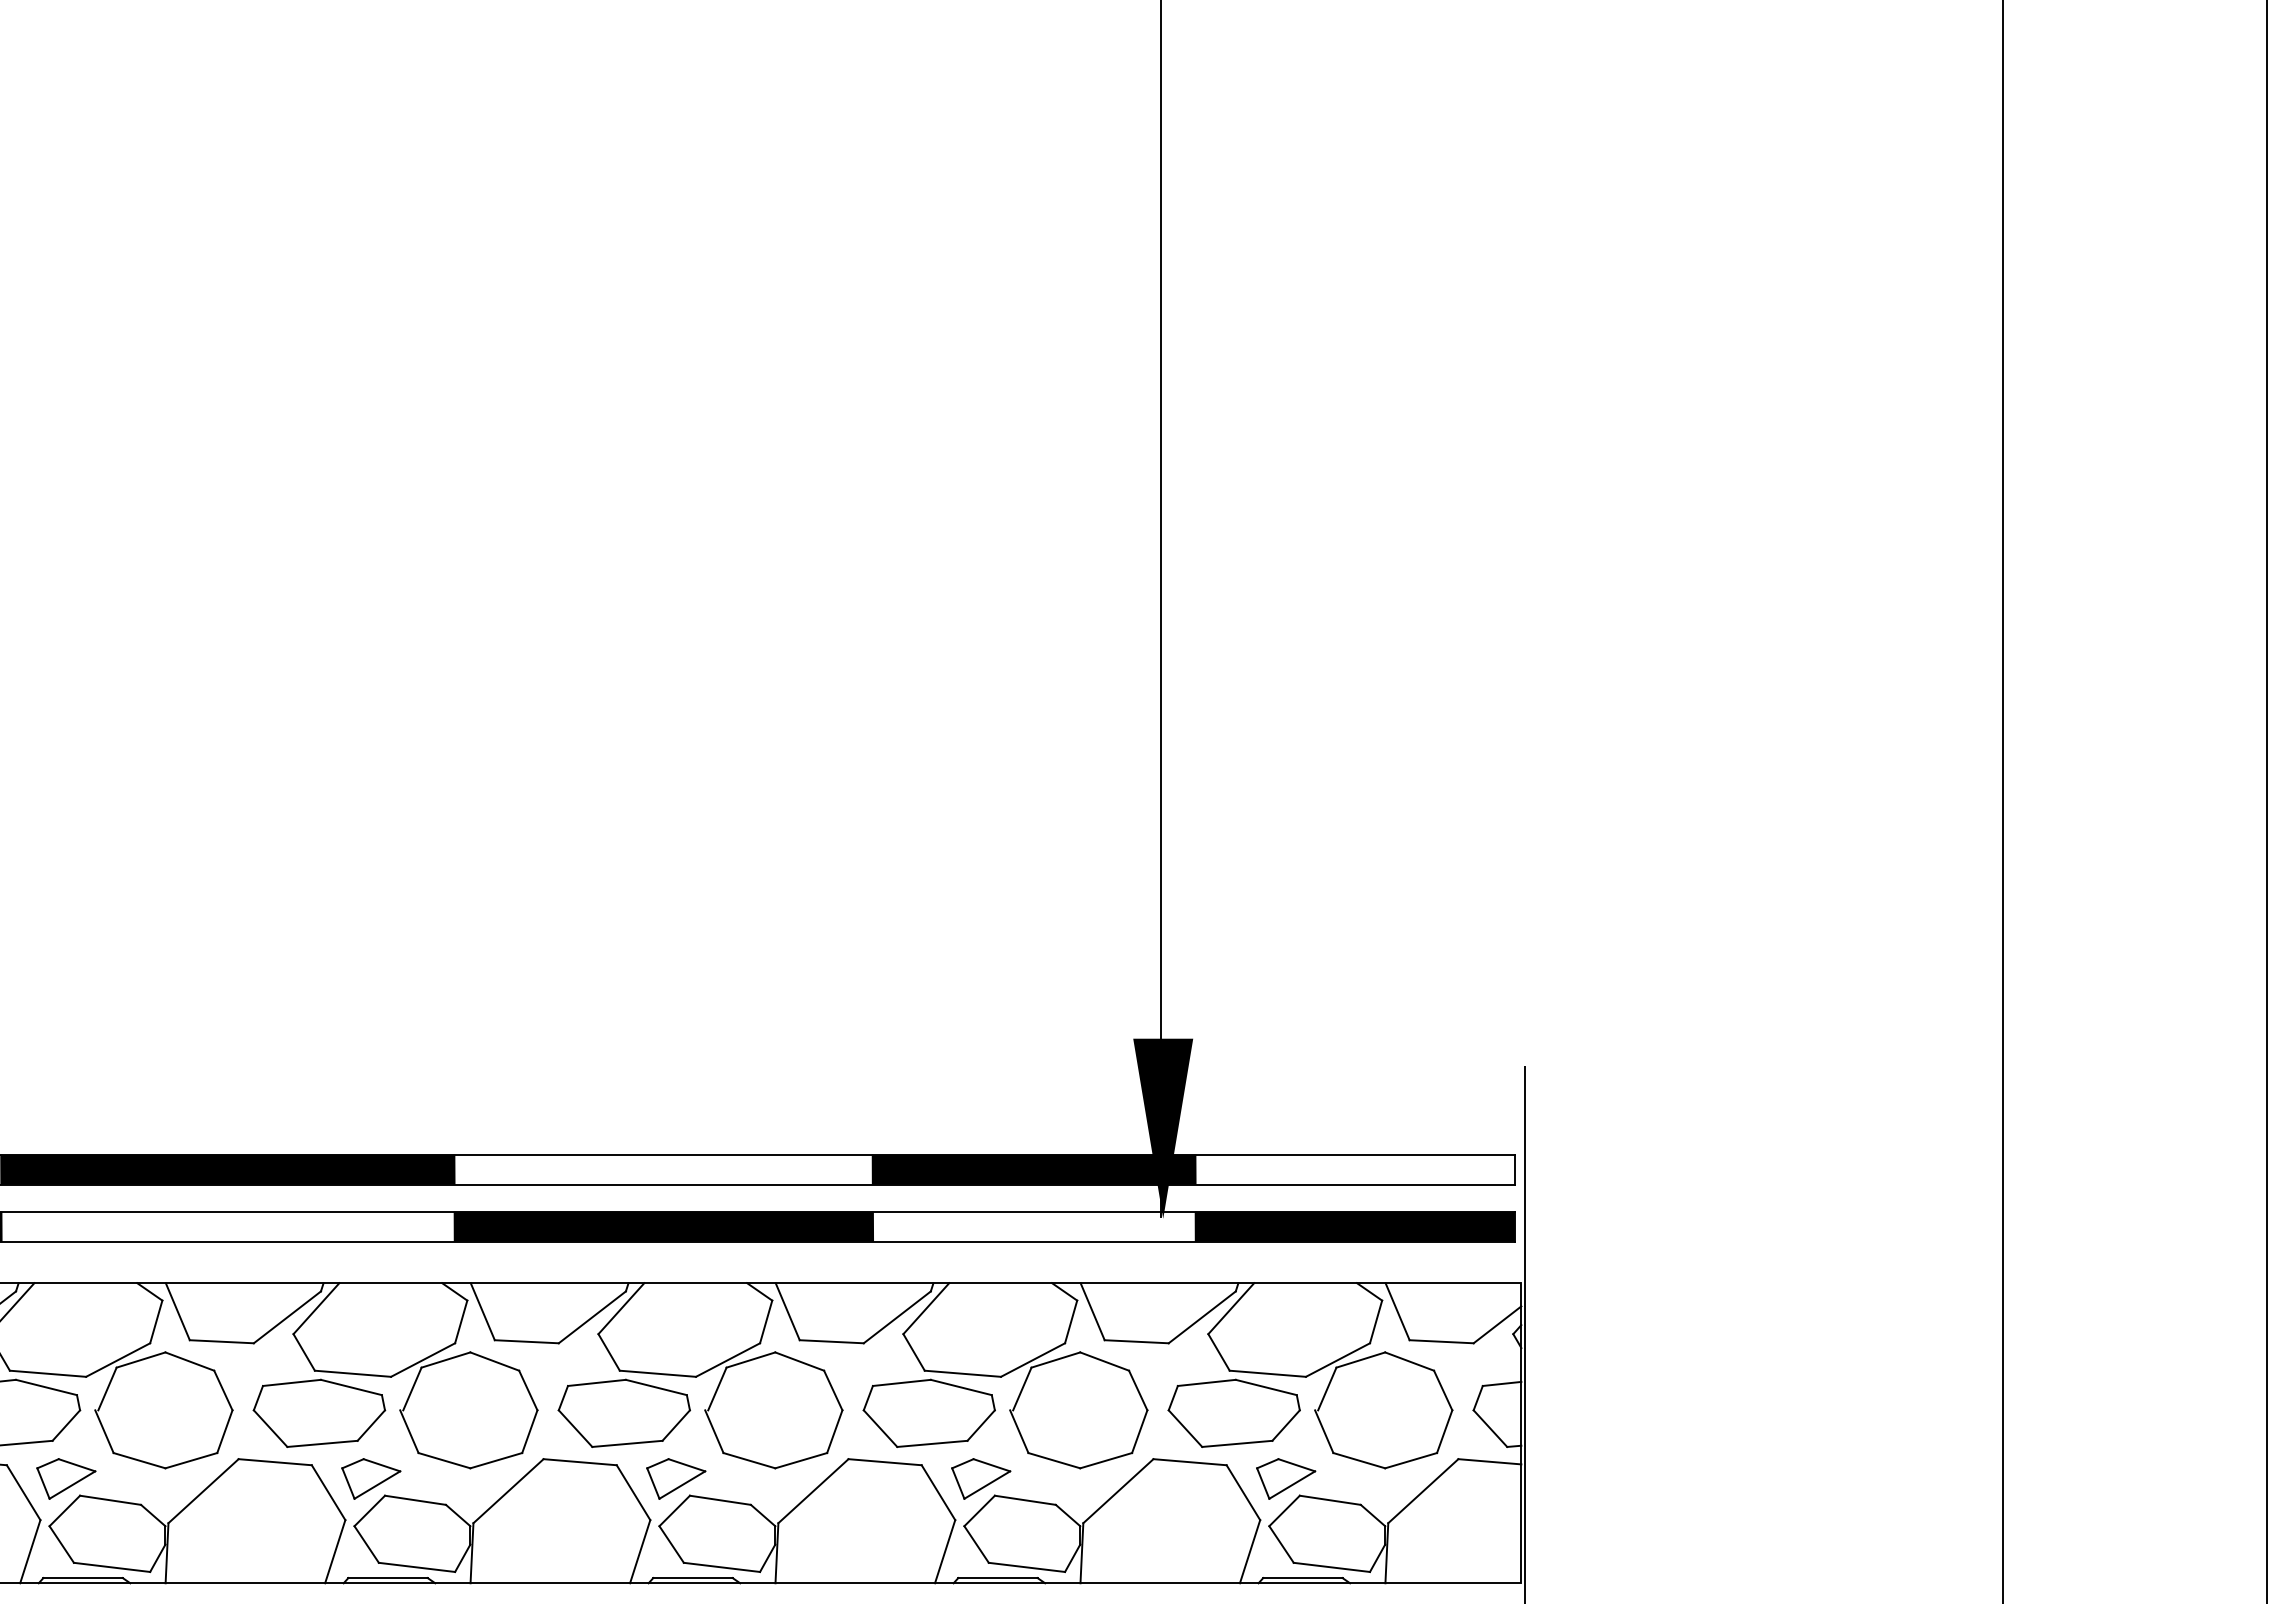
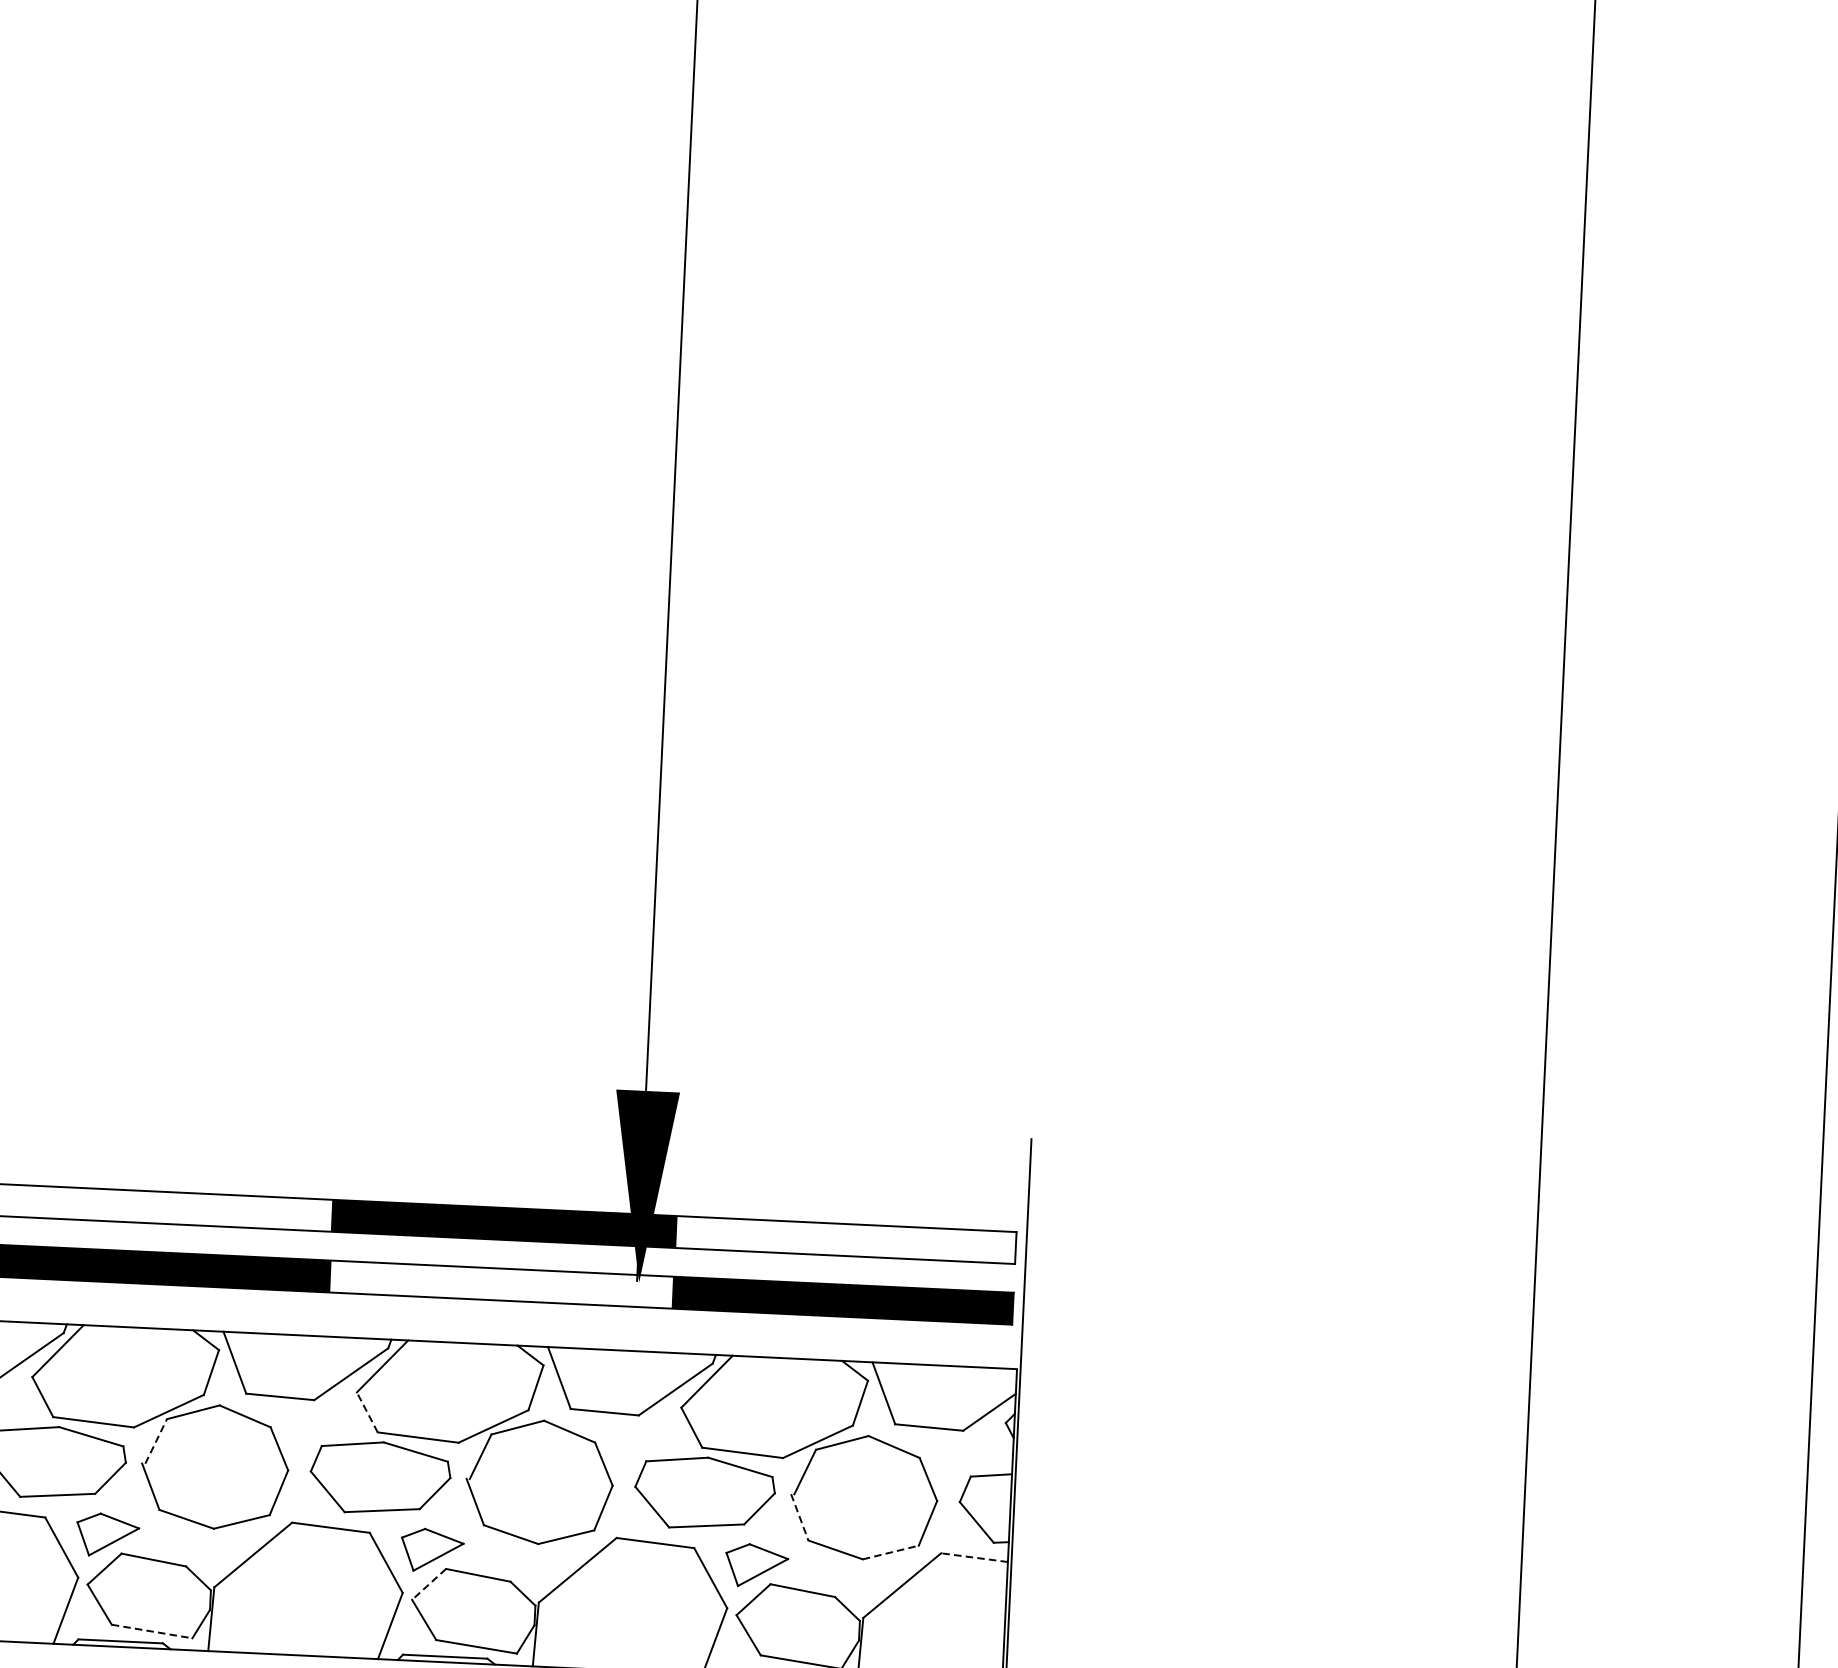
line: (913, 1352) -> (366, 1412), solid -> dashed
line: (717, 1388) -> (156, 1440), solid -> dashed
line: (1324, 1432) -> (800, 1518), solid -> dashed
line: (1411, 1460) -> (891, 1552), solid -> dashed
line: (1489, 1461) -> (974, 1557), solid -> dashed
line: (979, 1510) -> (428, 1583), solid -> dashed
line: (722, 1567) -> (152, 1631), solid -> dashed

